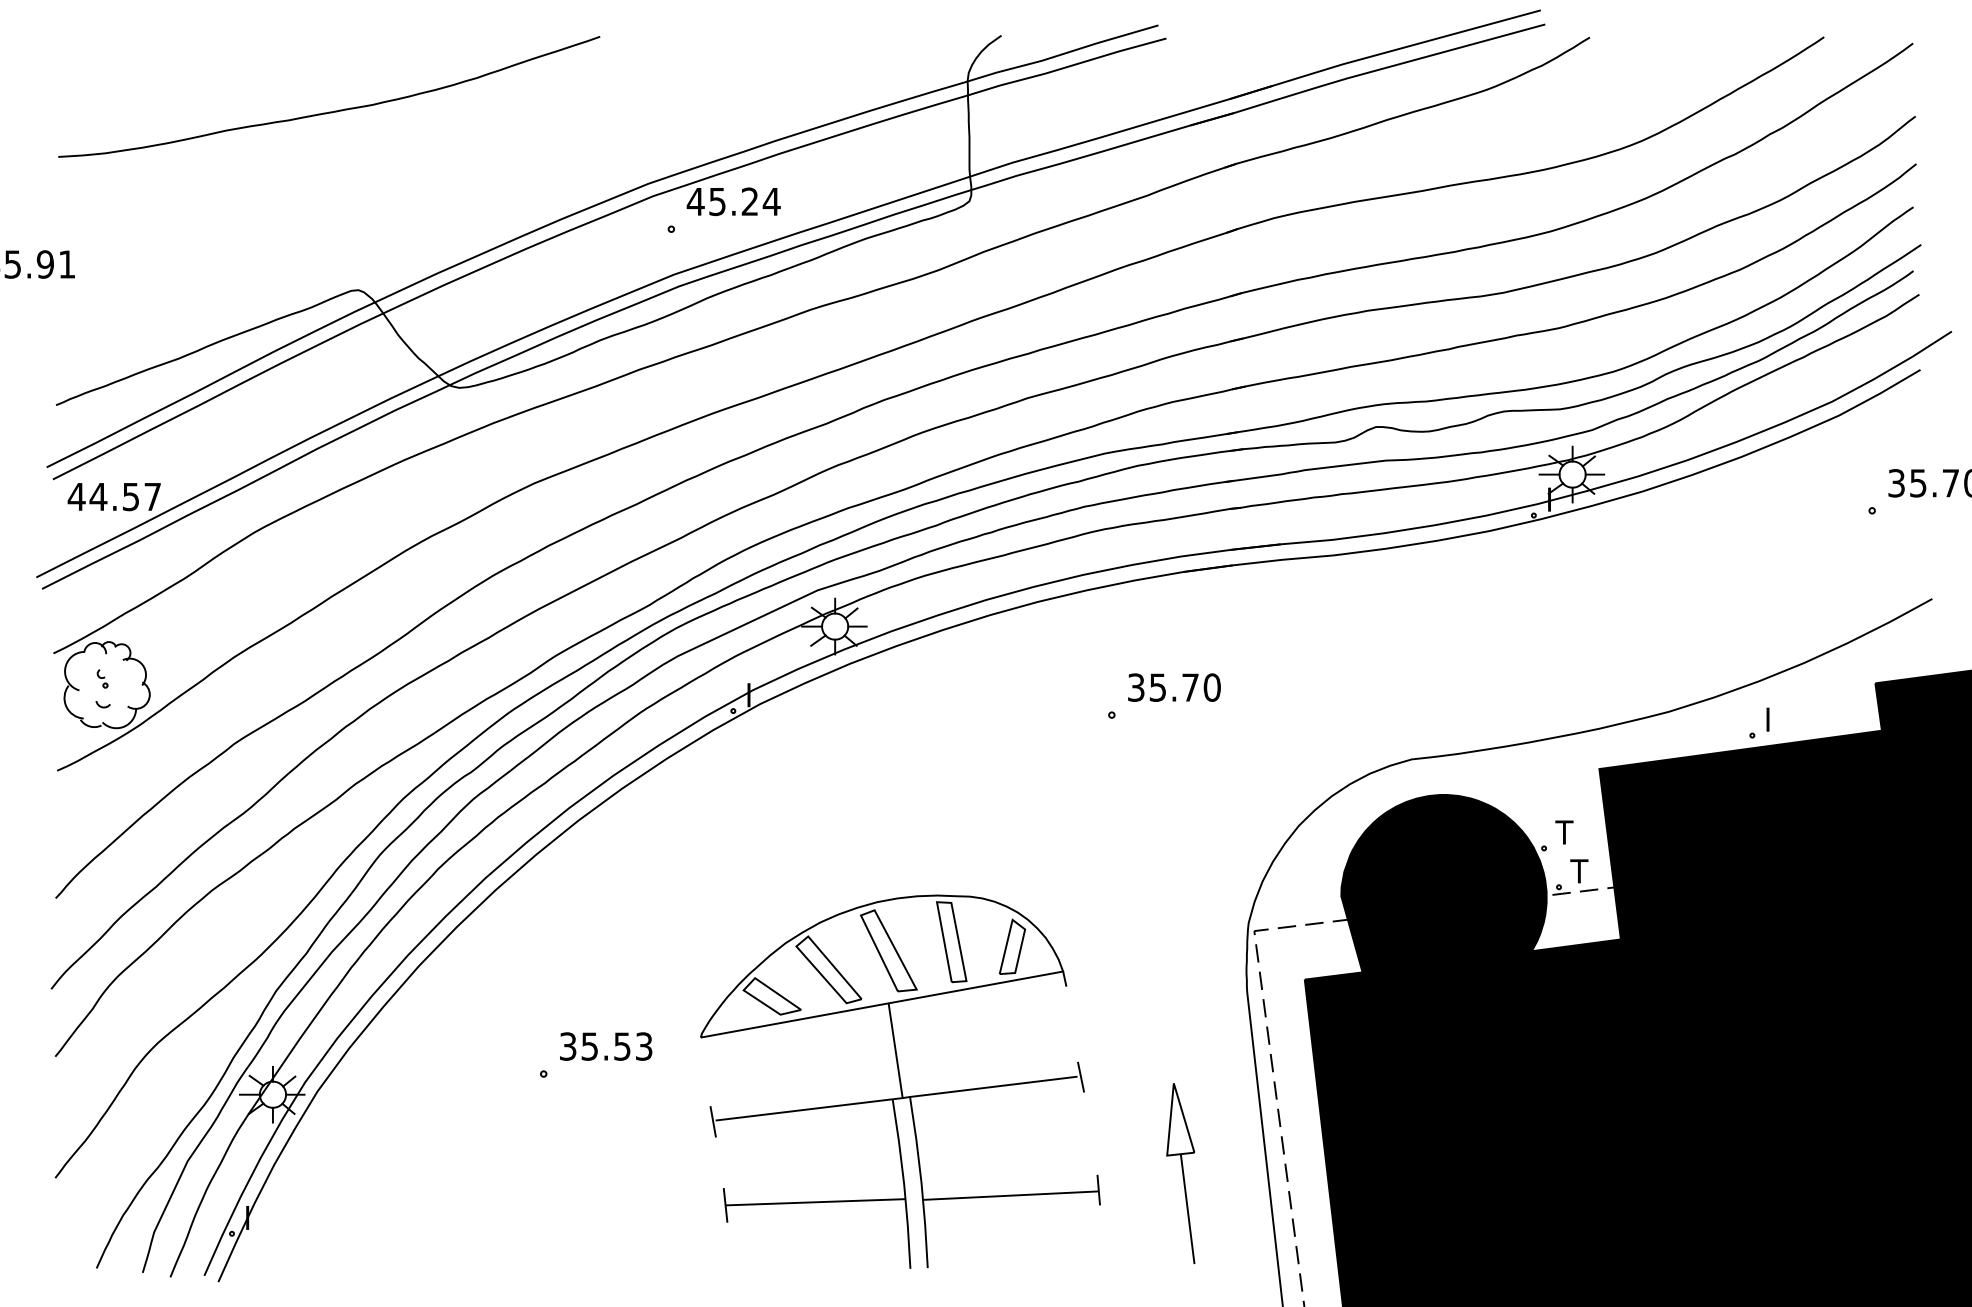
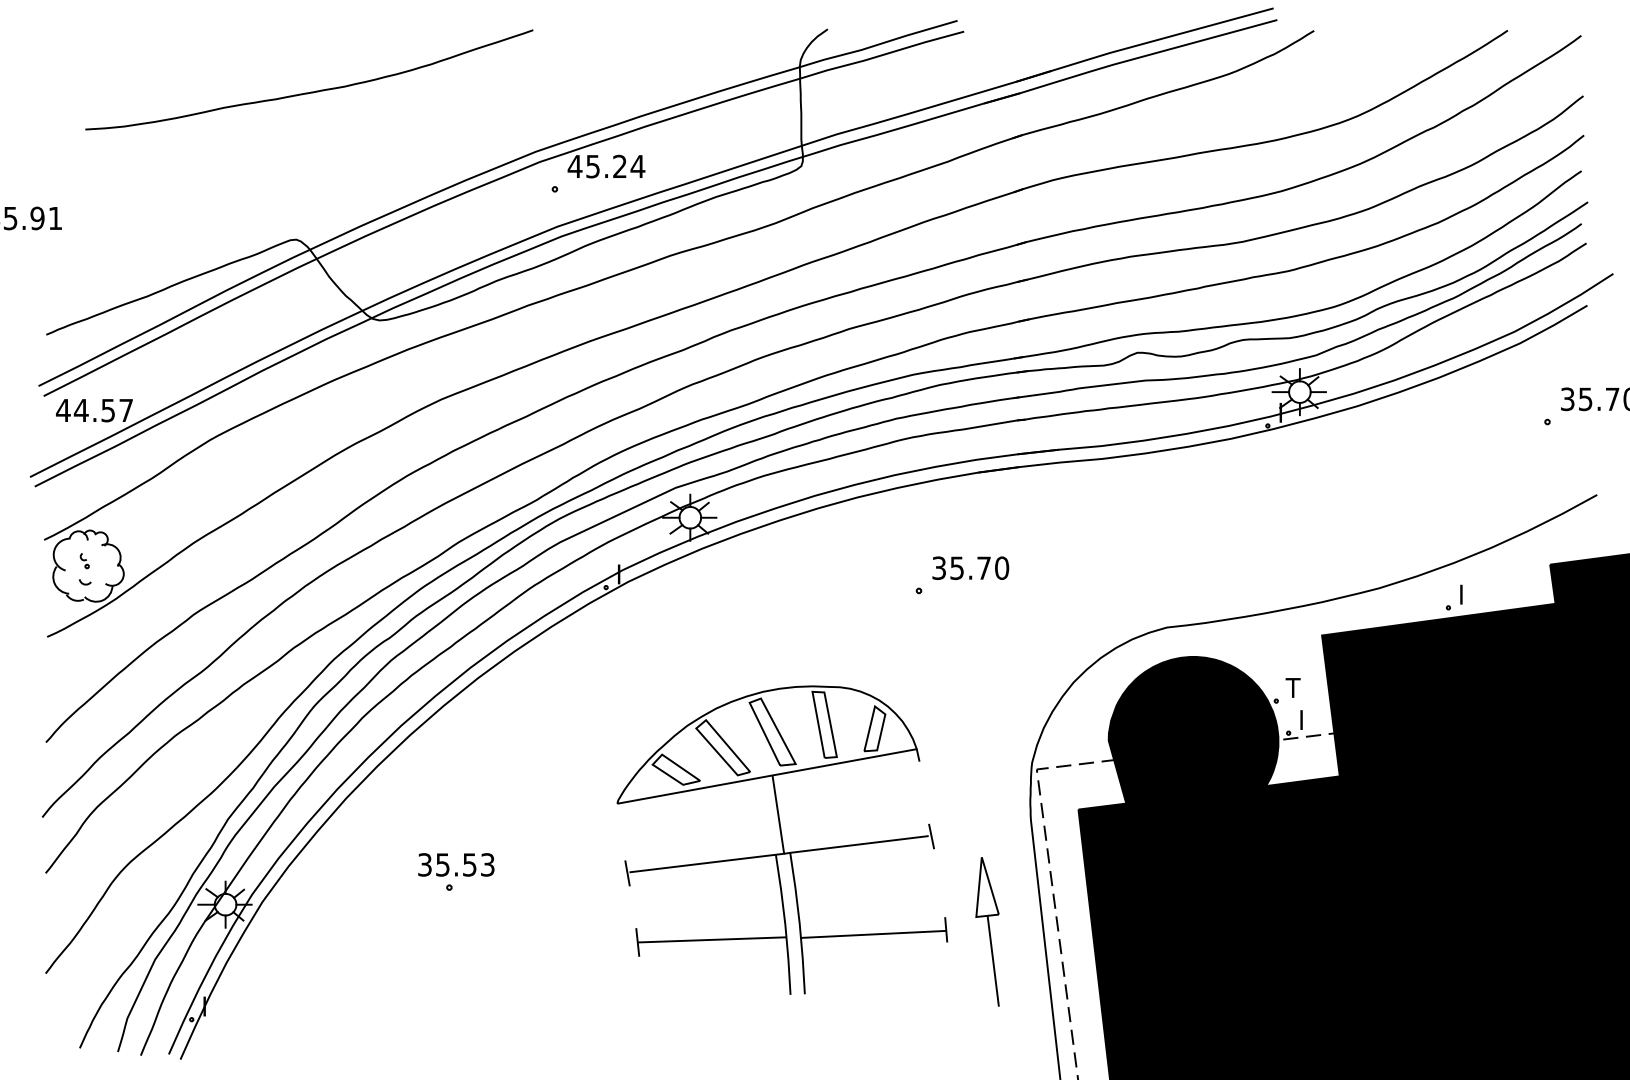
curve: (334, 110) -> (313, 91), moved
text: (1579, 871) -> (1305, 720), T -> I
text: (606, 1046) -> (456, 864), moved
part: (900, 1081) -> (782, 840), moved
part: (1180, 1173) -> (987, 931), moved

